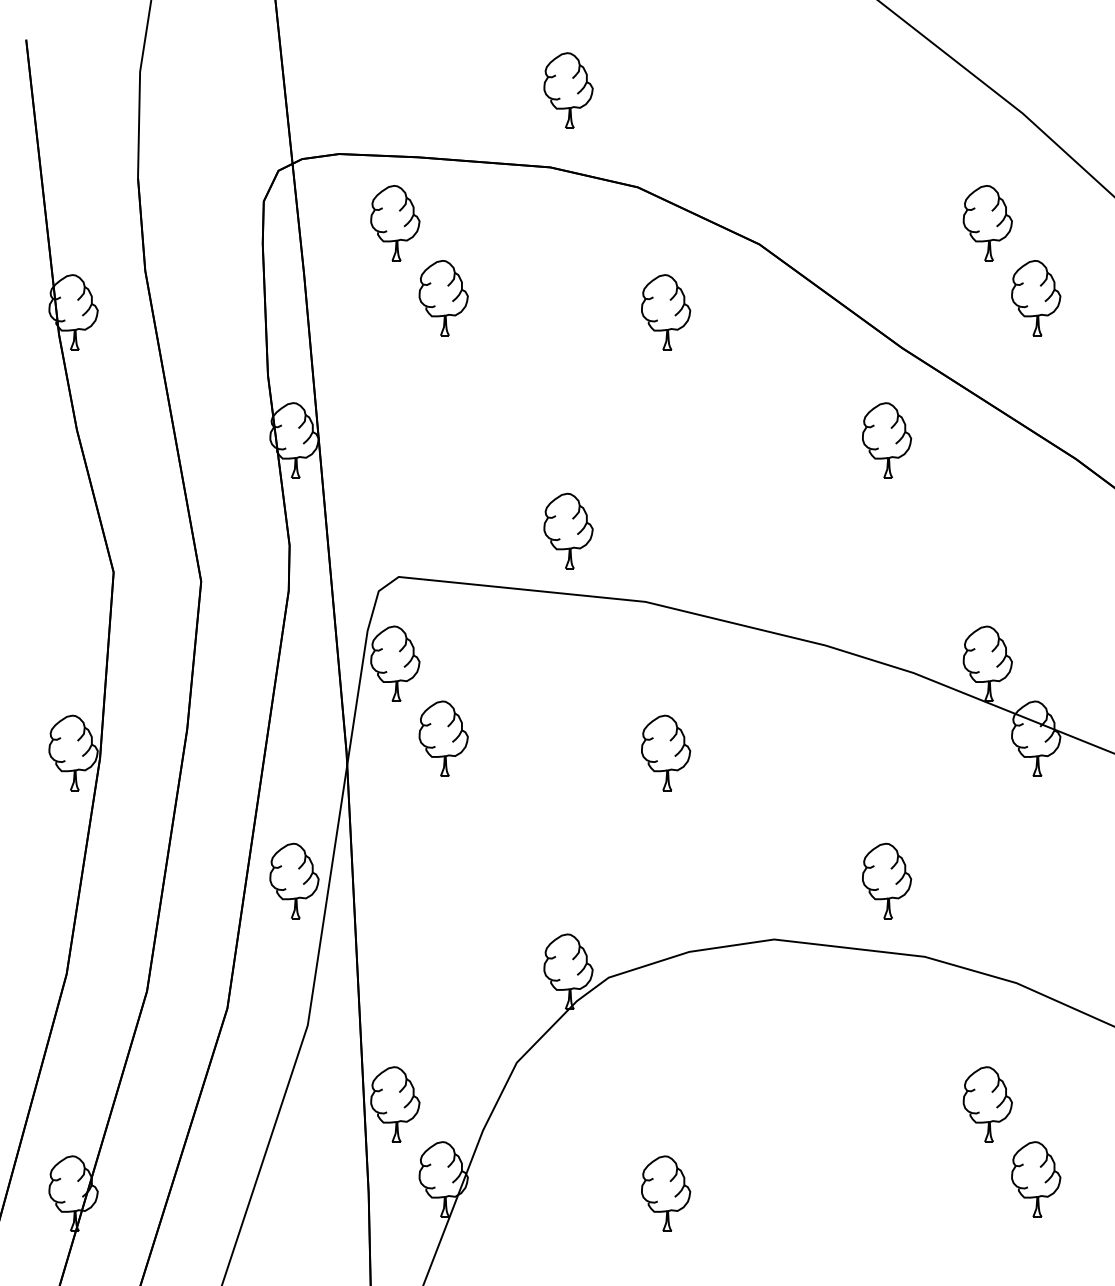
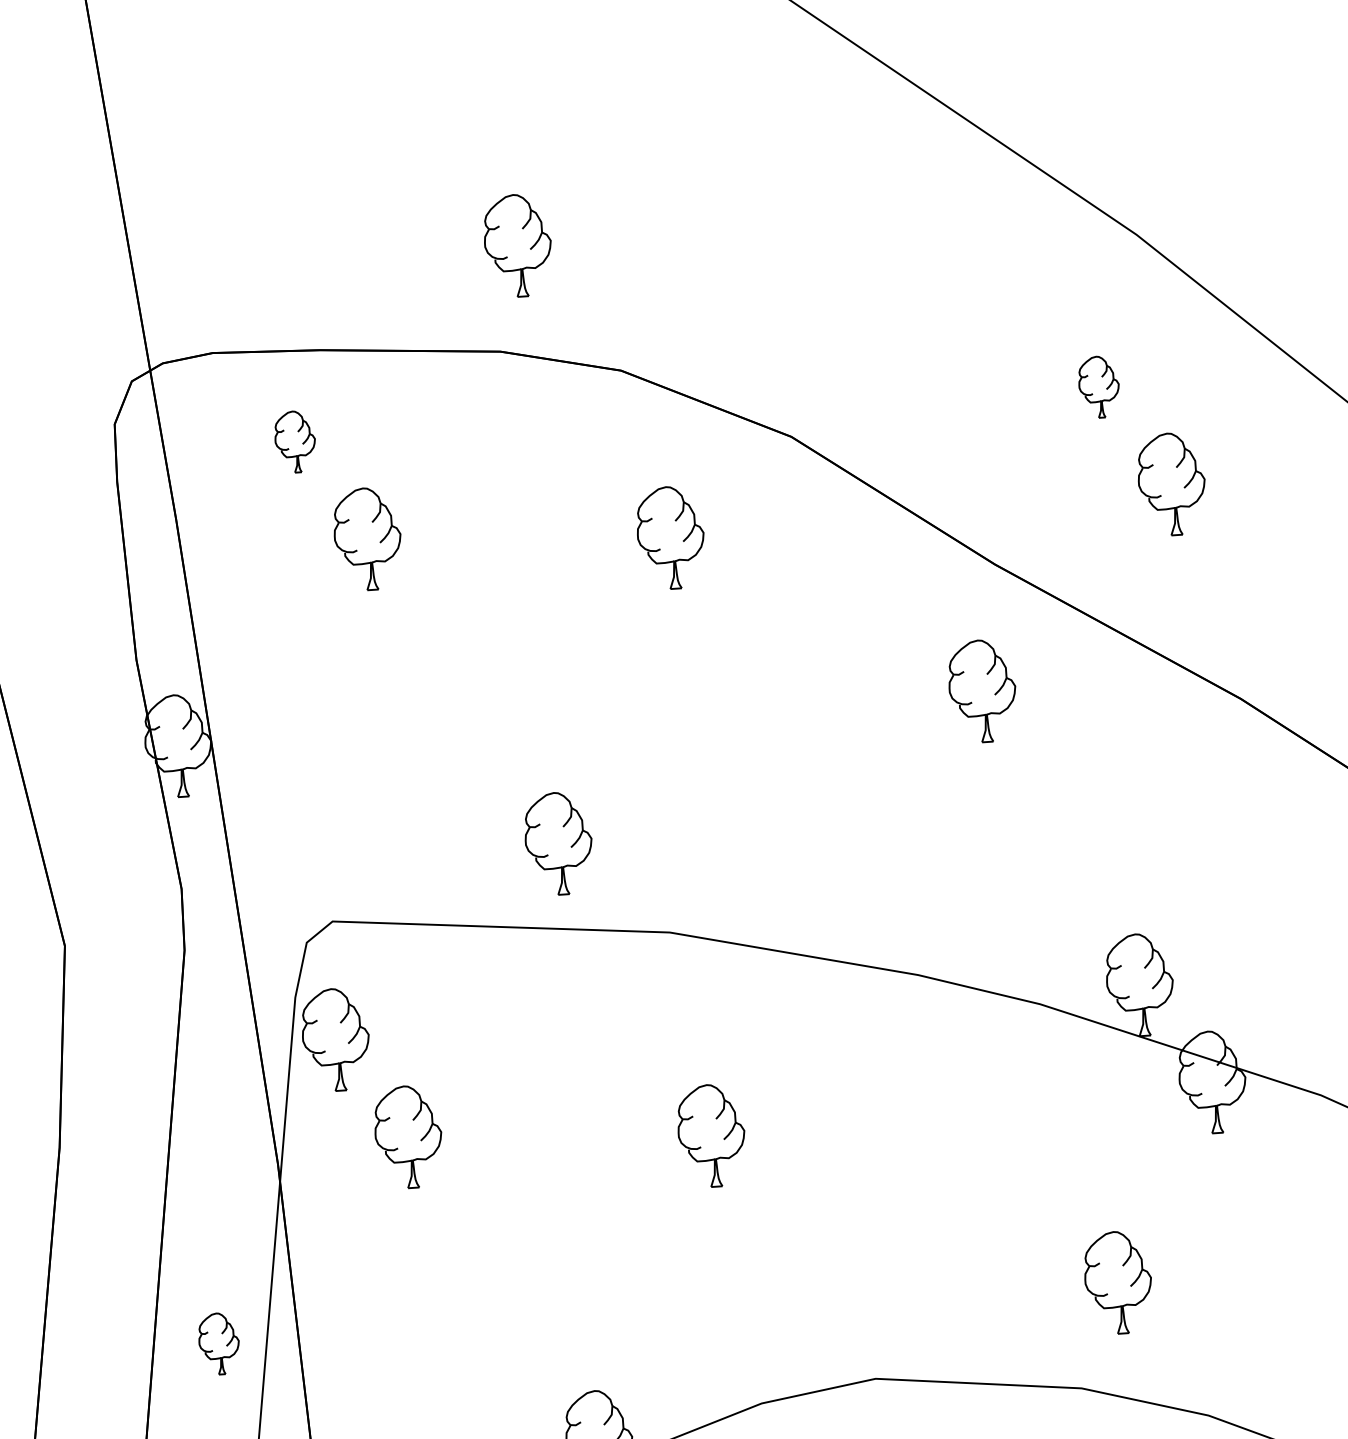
part: (395, 223) -> (295, 442), size x0.6
part: (987, 223) -> (1098, 387), size x0.6
part: (294, 880) -> (219, 1343), size x0.6
part: (887, 880) -> (1118, 1281), moved

